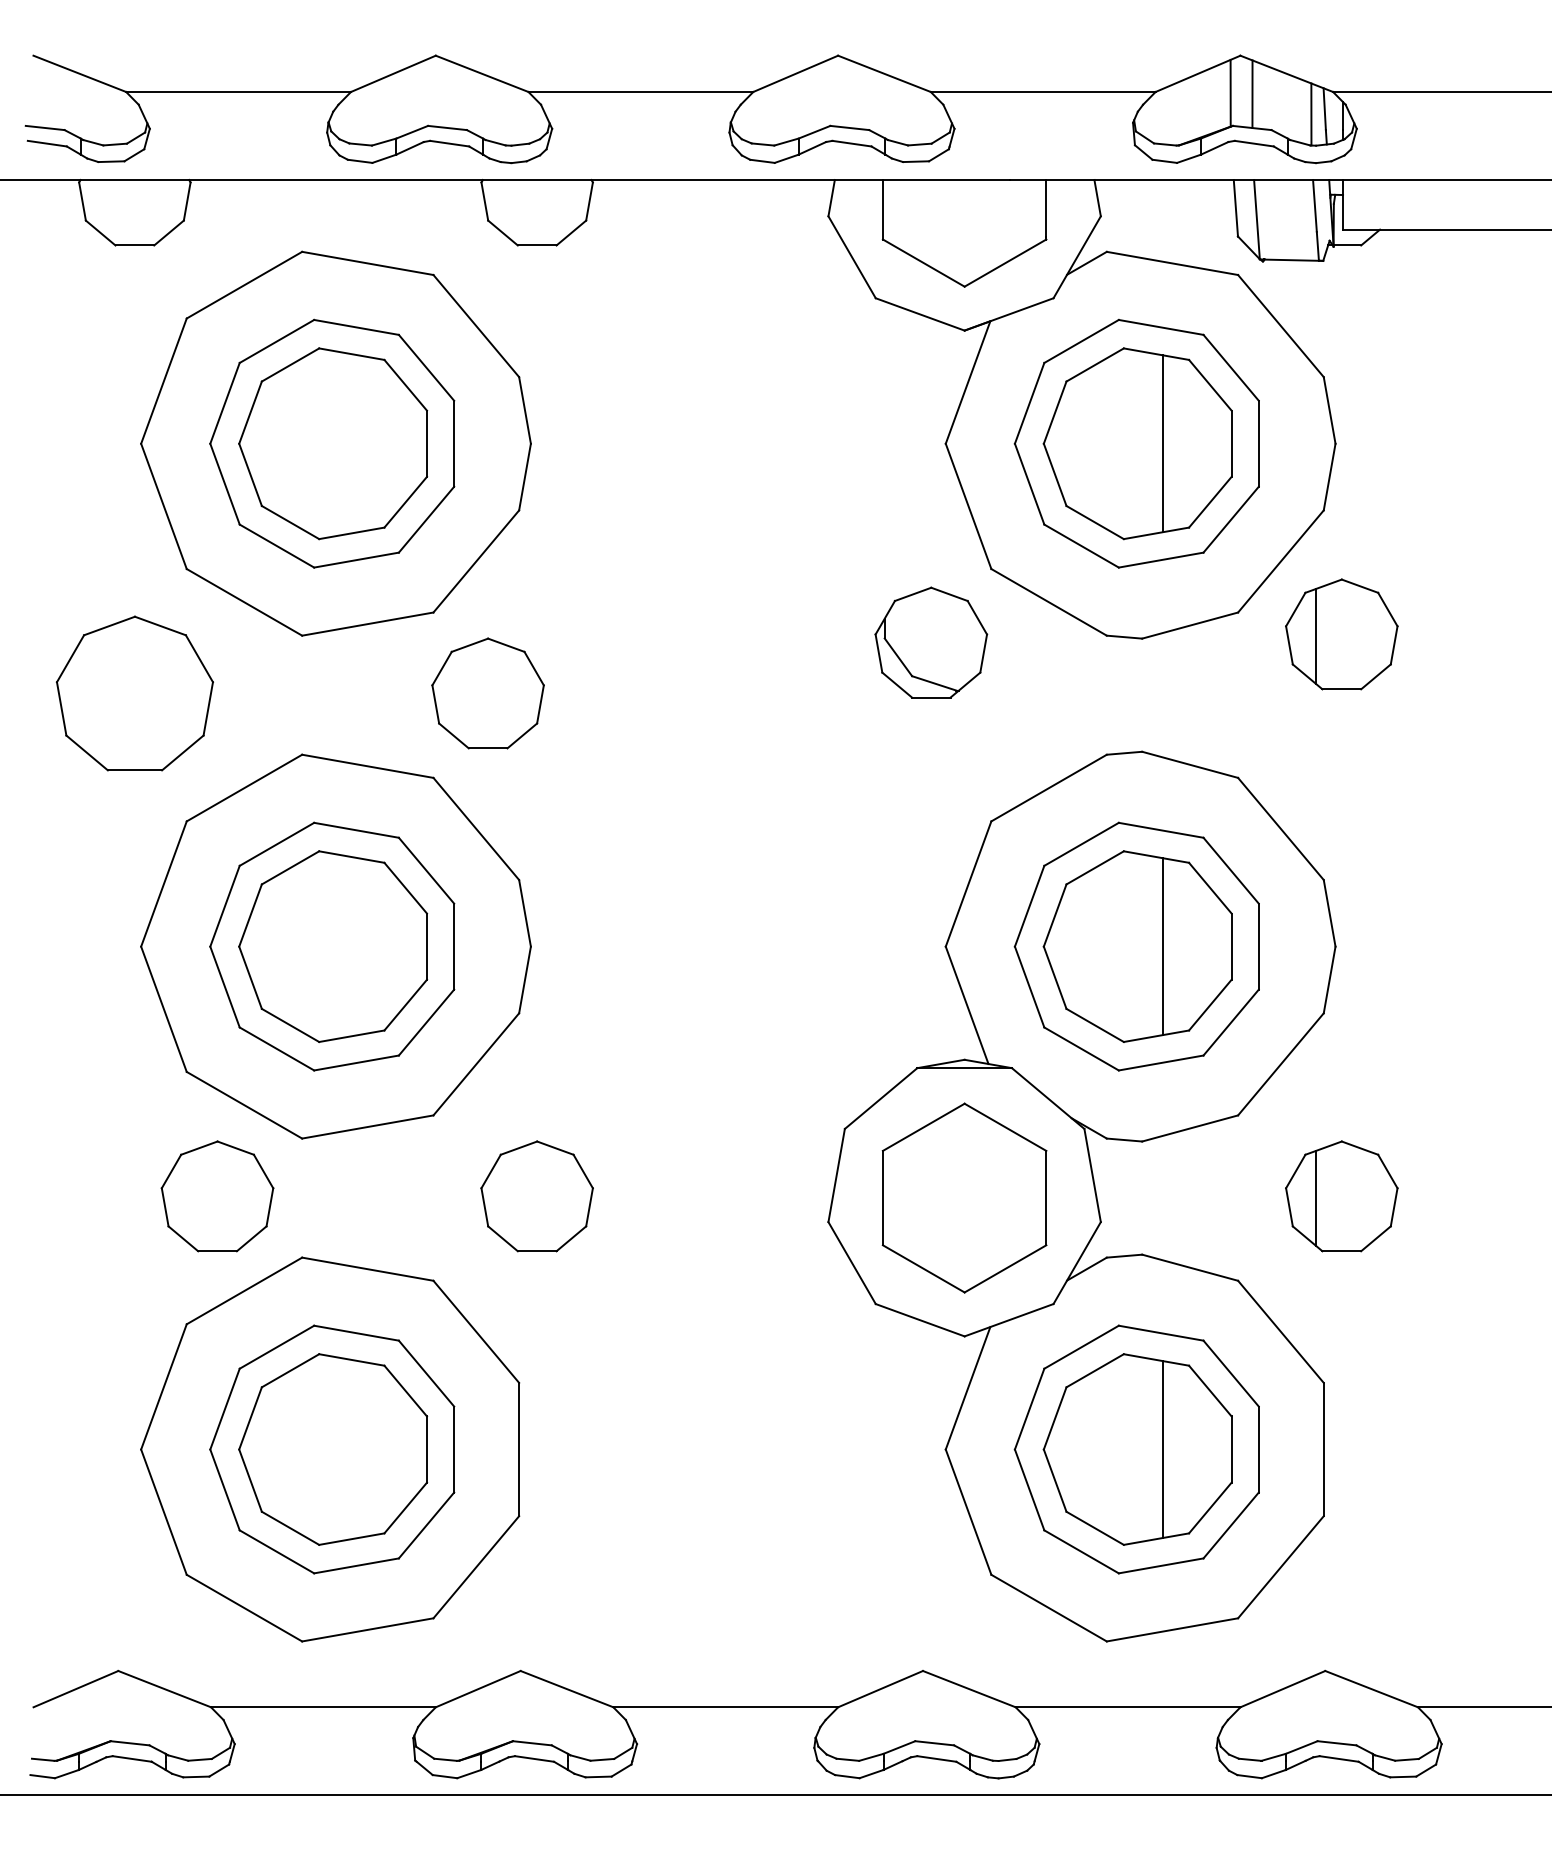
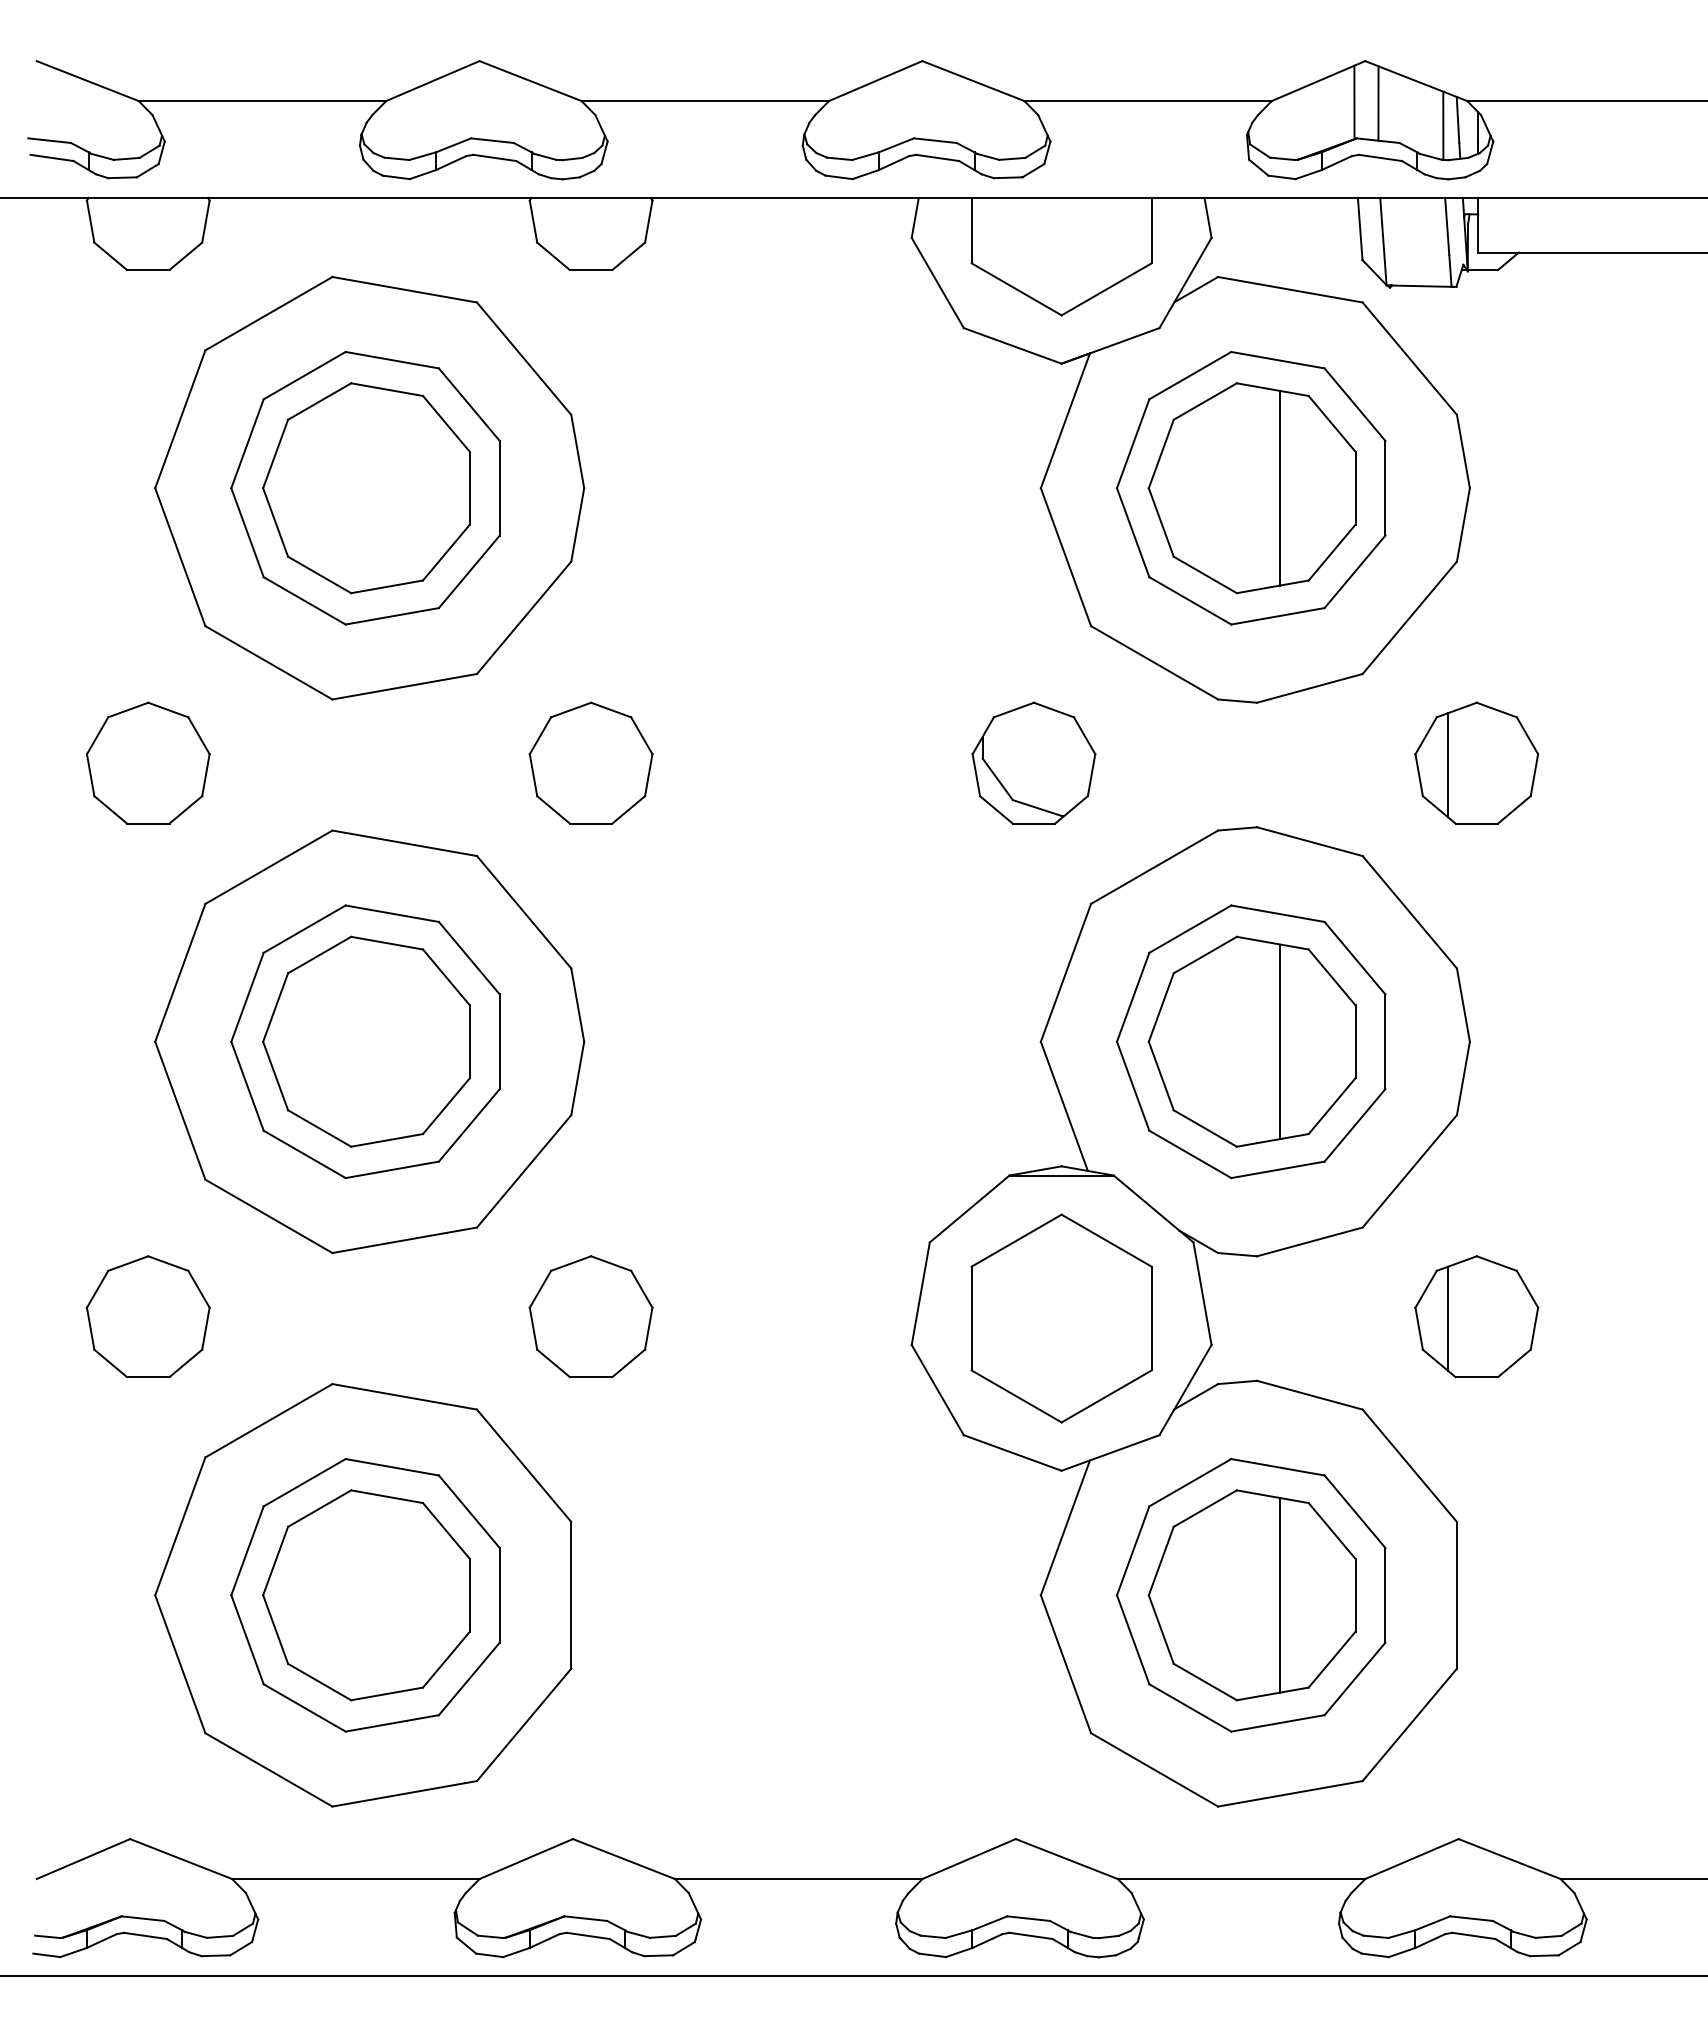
part: (1341, 633) -> (1476, 762), moved
part: (930, 642) -> (1033, 762), moved
part: (134, 692) -> (147, 762), size x0.71
part: (487, 692) -> (590, 762), moved
part: (217, 1196) -> (148, 1316), moved

